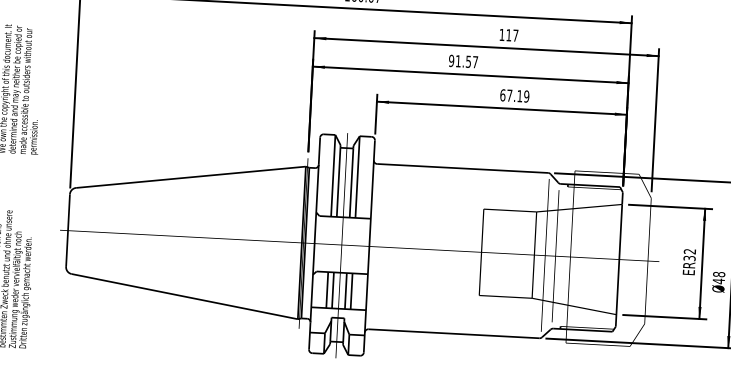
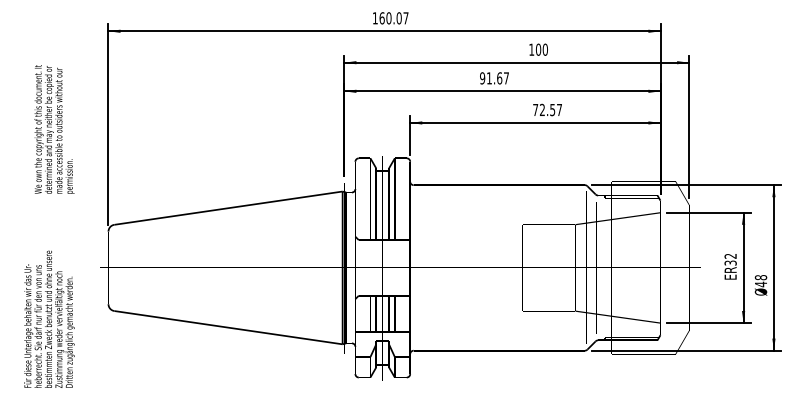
text: (511, 35) -> (541, 49), 117 -> 100
text: (468, 61) -> (499, 78), 91.57 -> 91.67
text: (514, 95) -> (547, 109), 67.19 -> 72.57

